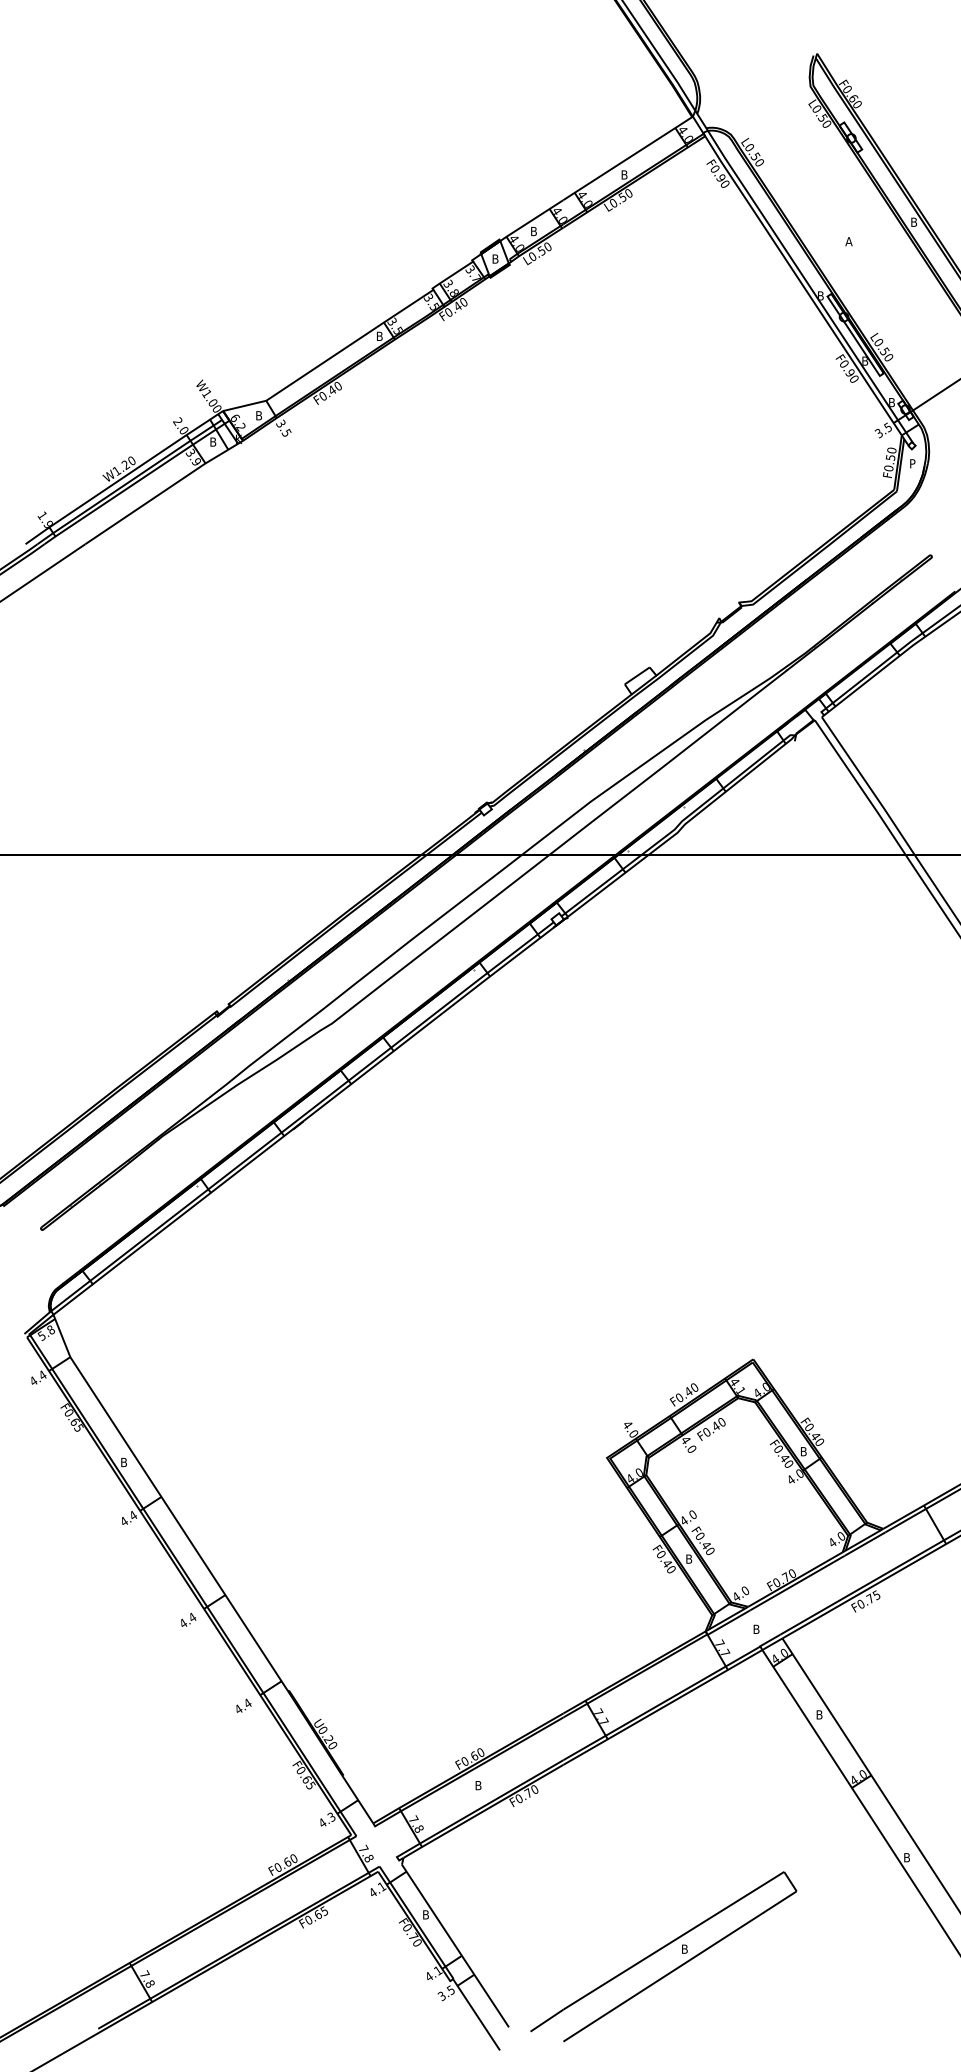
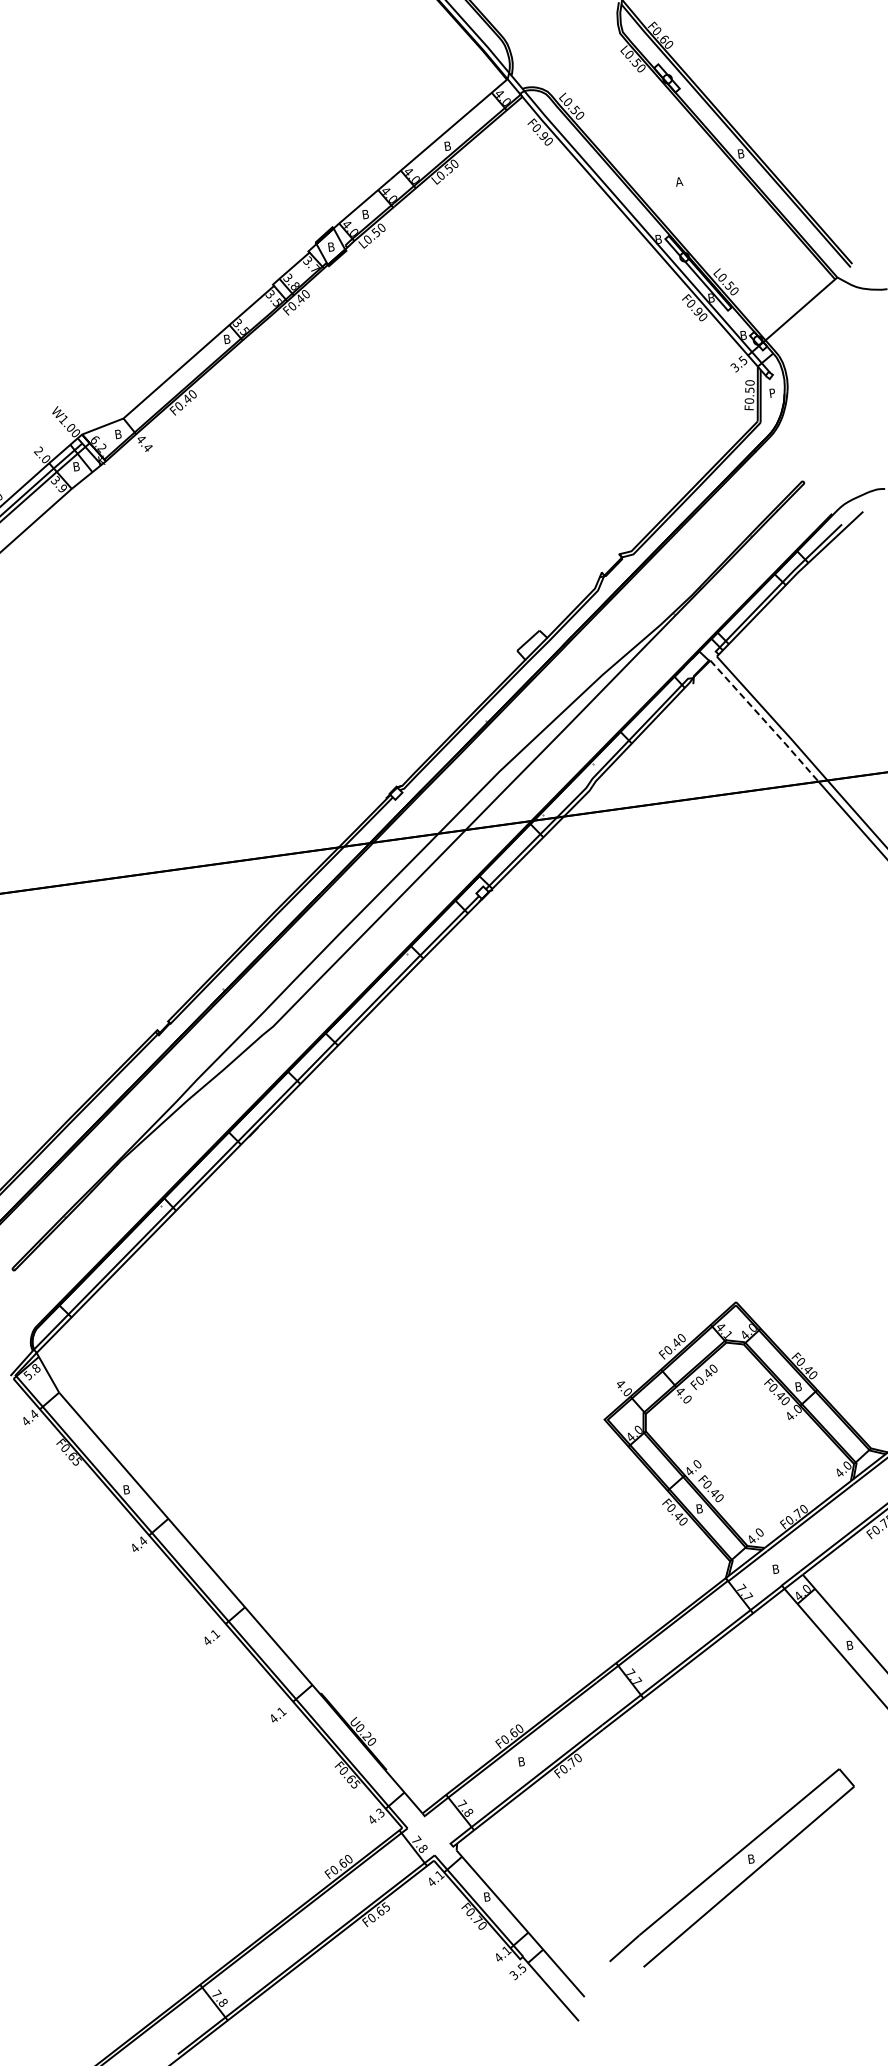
text: (283, 427) -> (144, 442), 3.5 -> 4.4
line: (860, 787) -> (764, 721), solid -> dashed
text: (192, 1617) -> (215, 1633), 4.4 -> 4.1
text: (247, 1703) -> (281, 1711), 4.4 -> 4.1
part: (660, 1950) -> (727, 1863), moved

